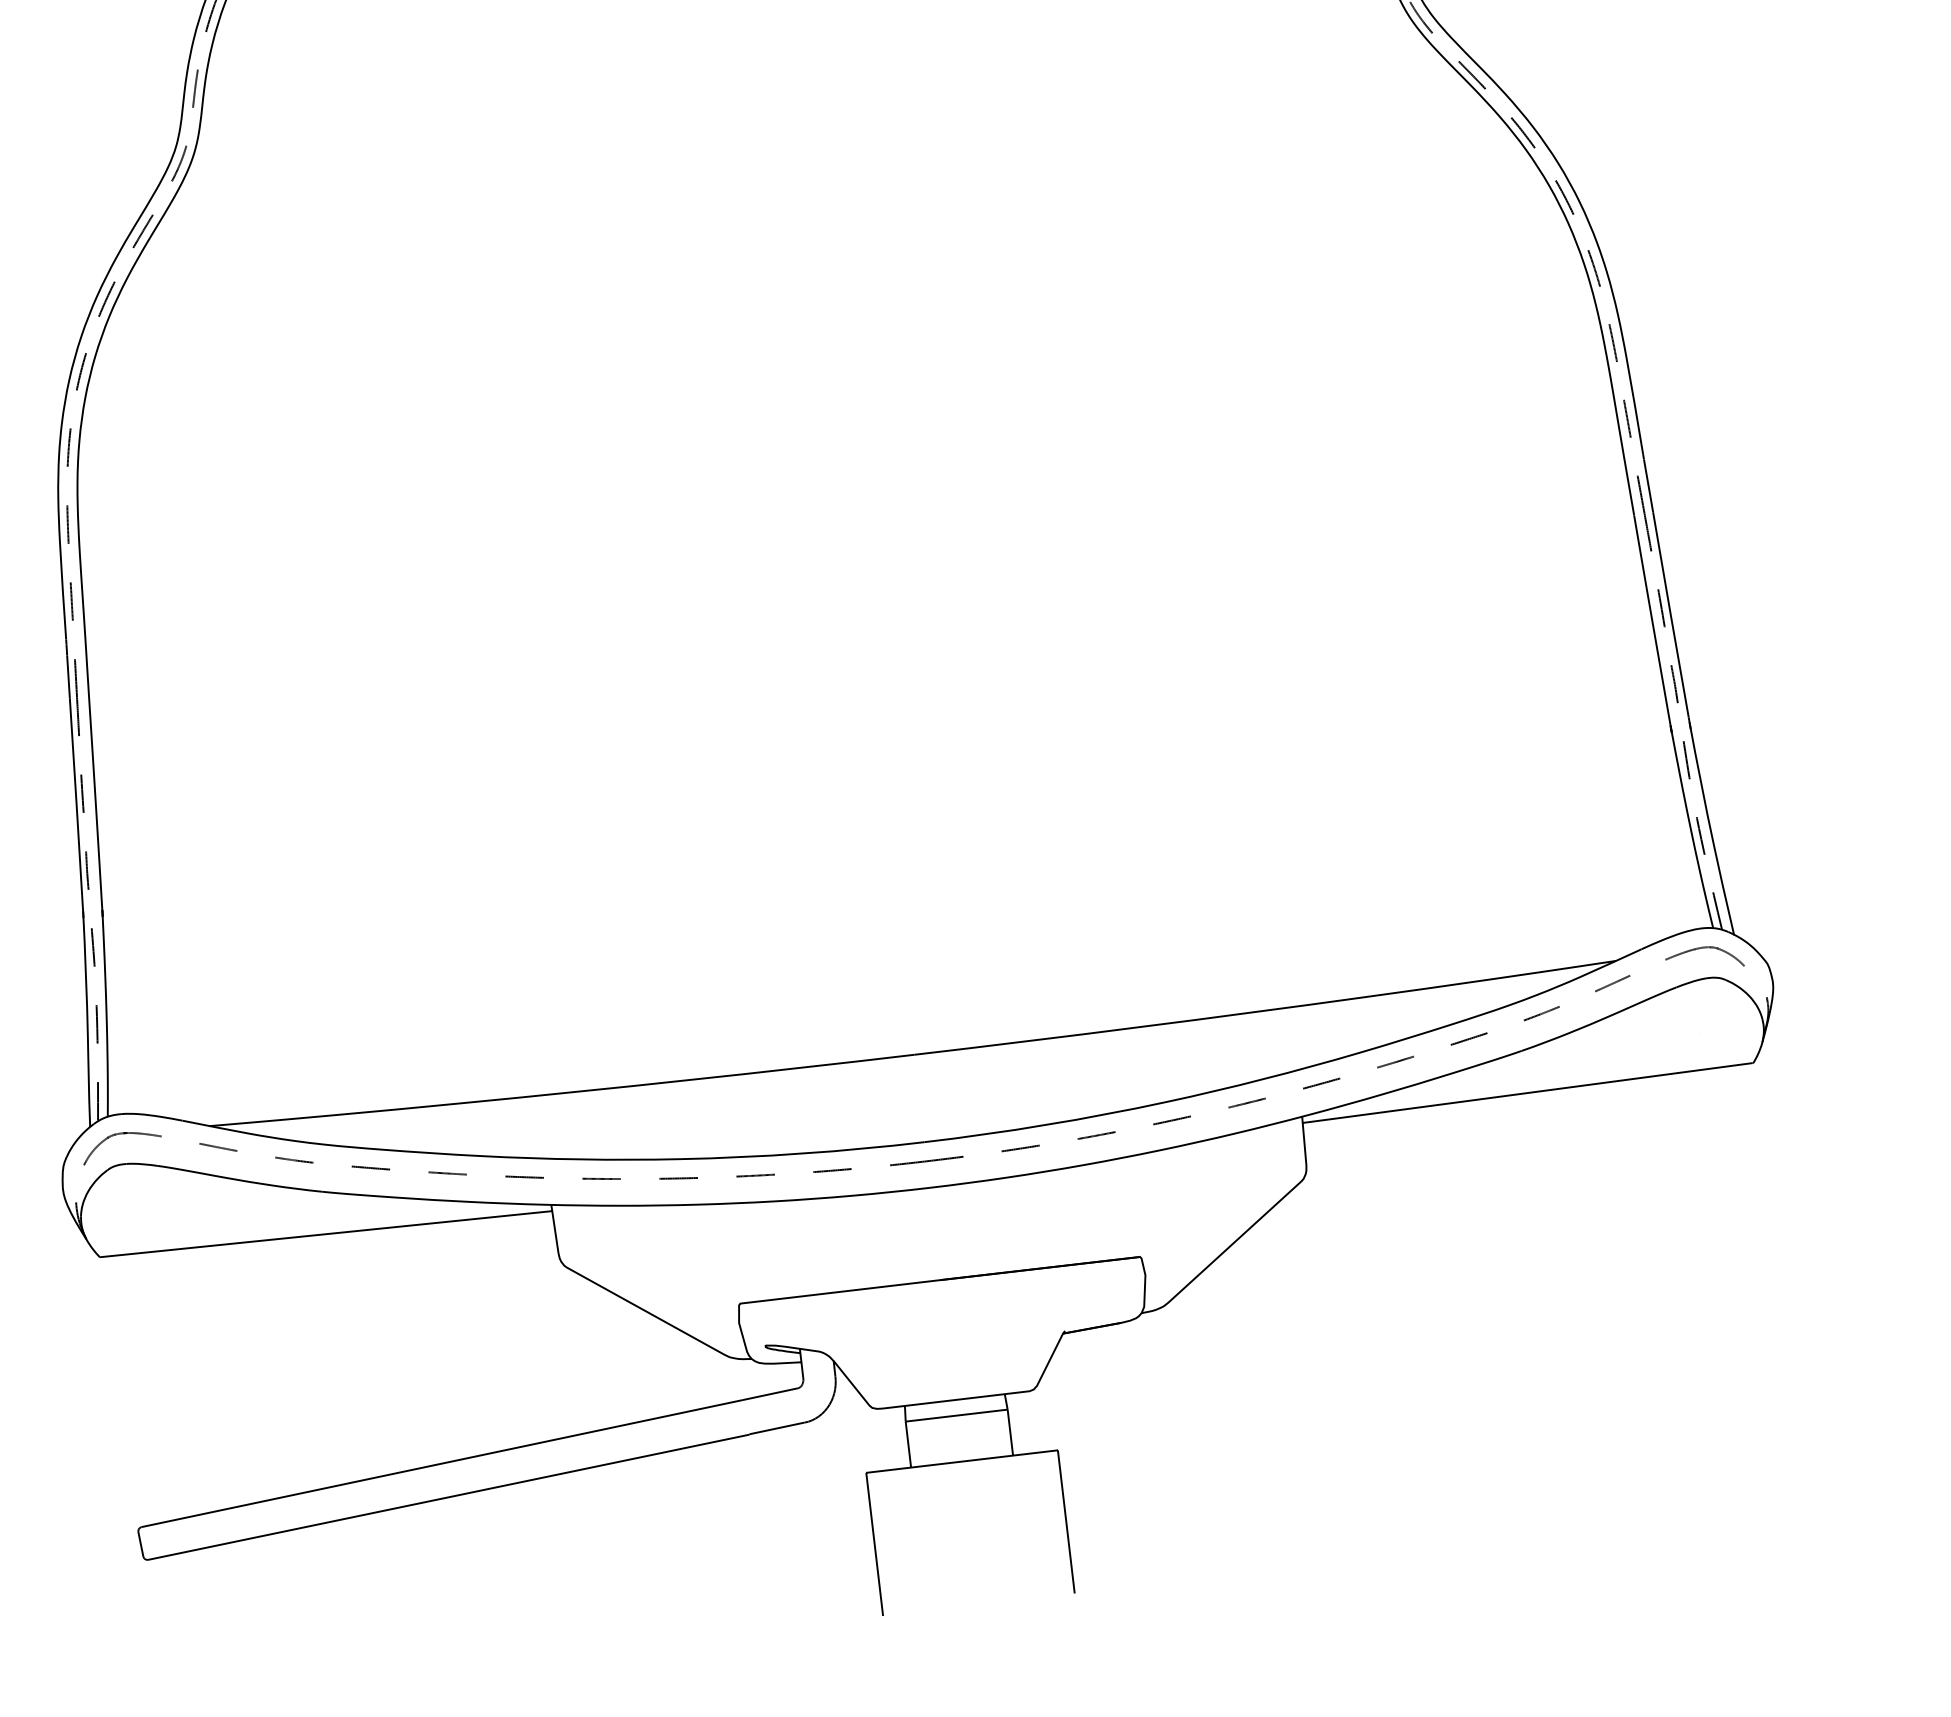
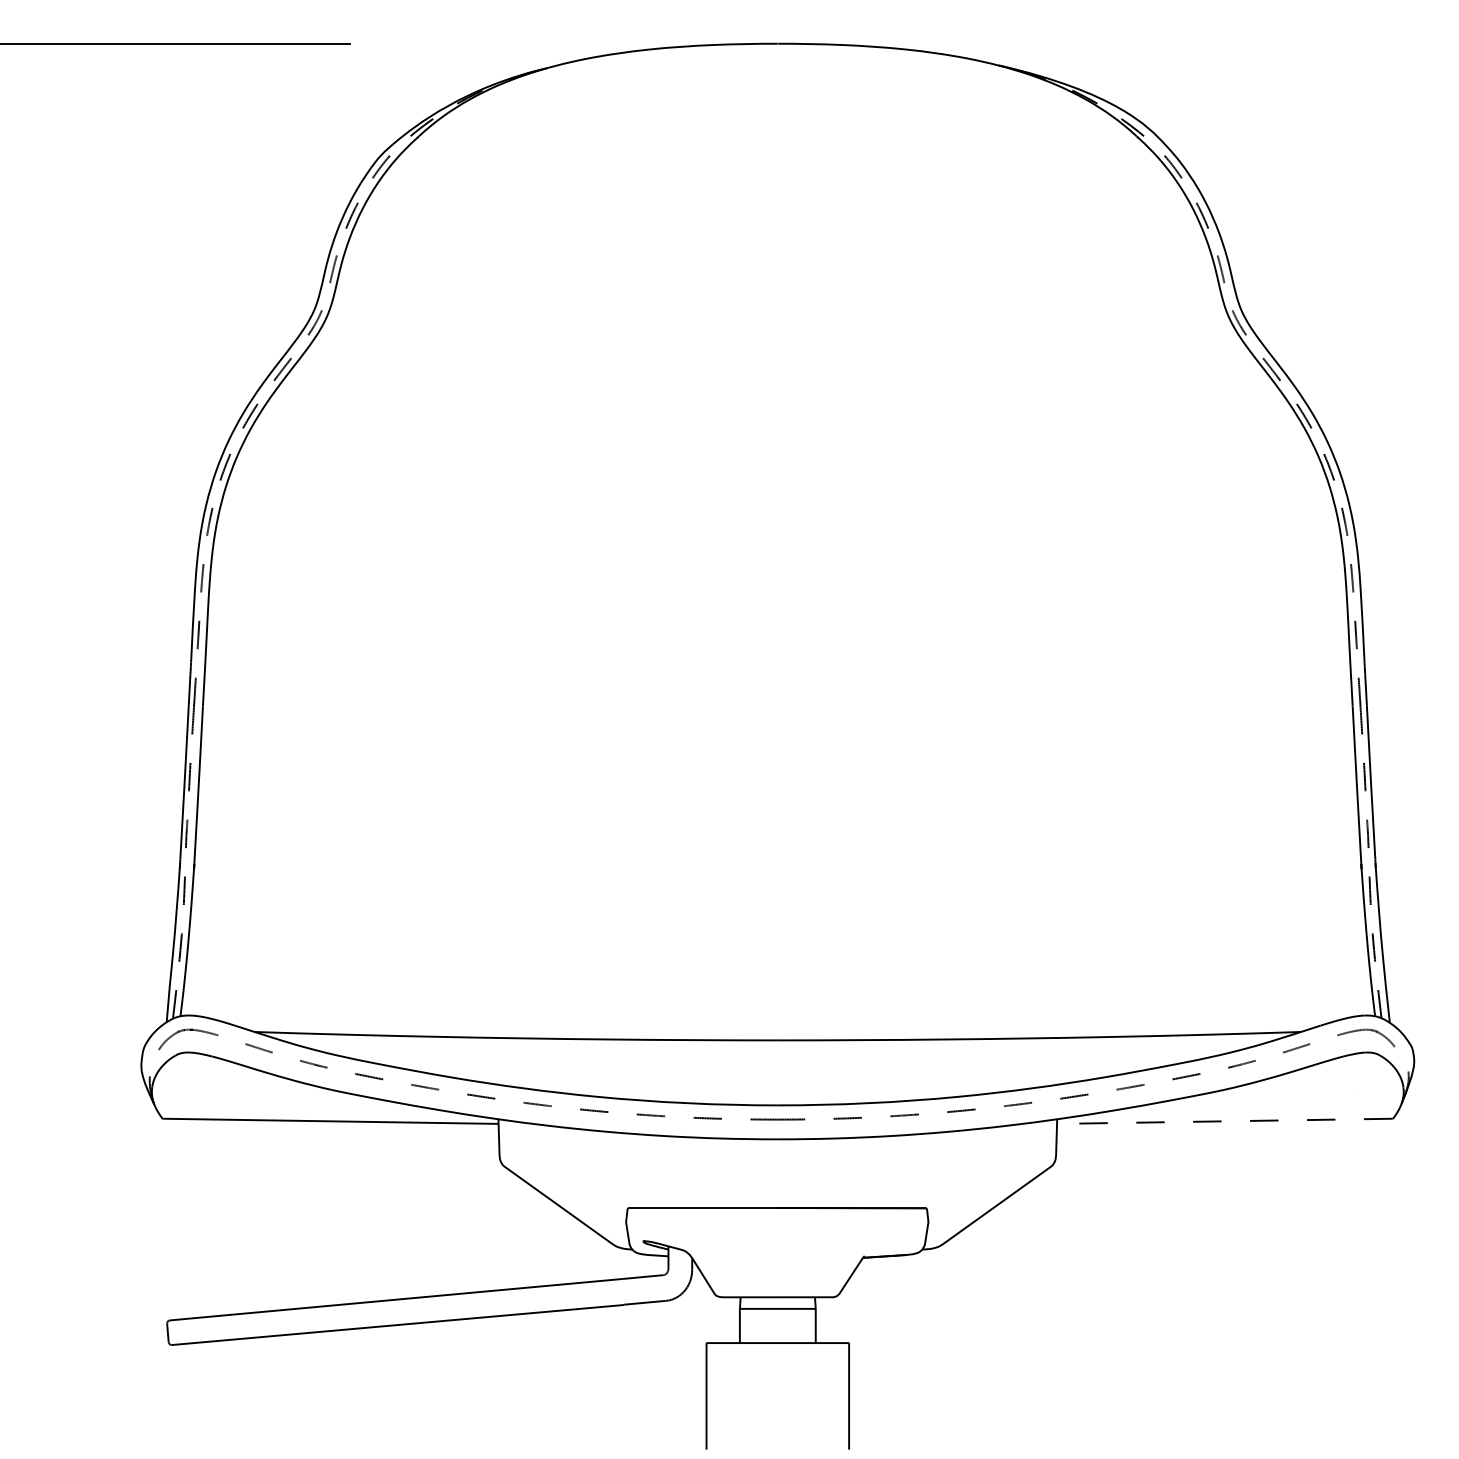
line: (1527, 1093) -> (1224, 1121), solid -> dashed

